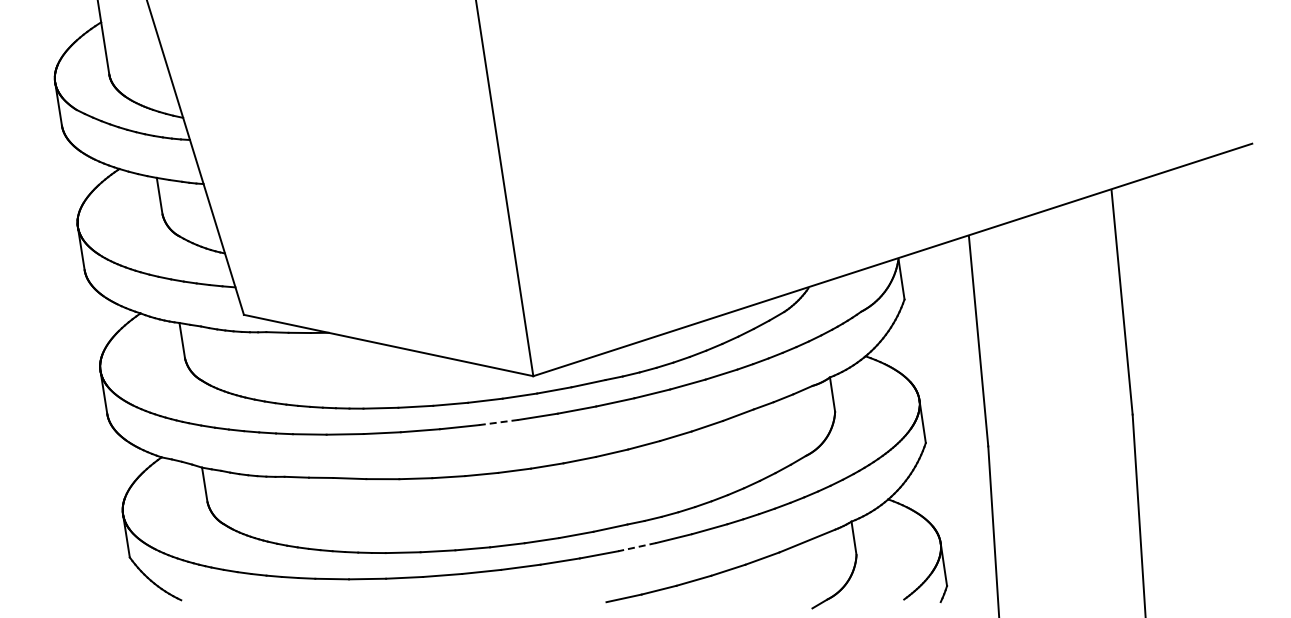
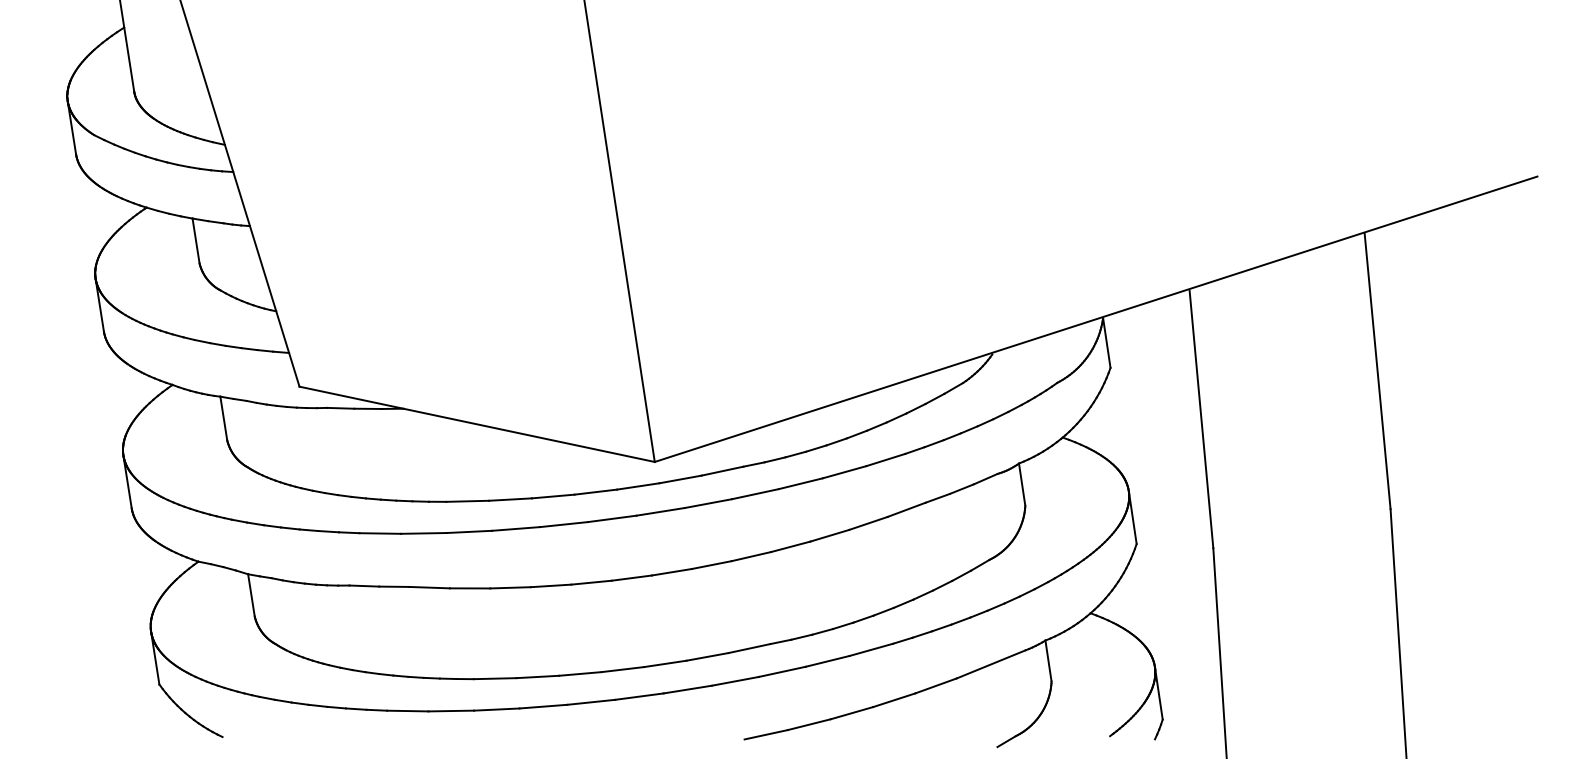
line: (498, 422) -> (612, 518), dashed -> solid
line: (636, 547) -> (781, 672), dashed -> solid

